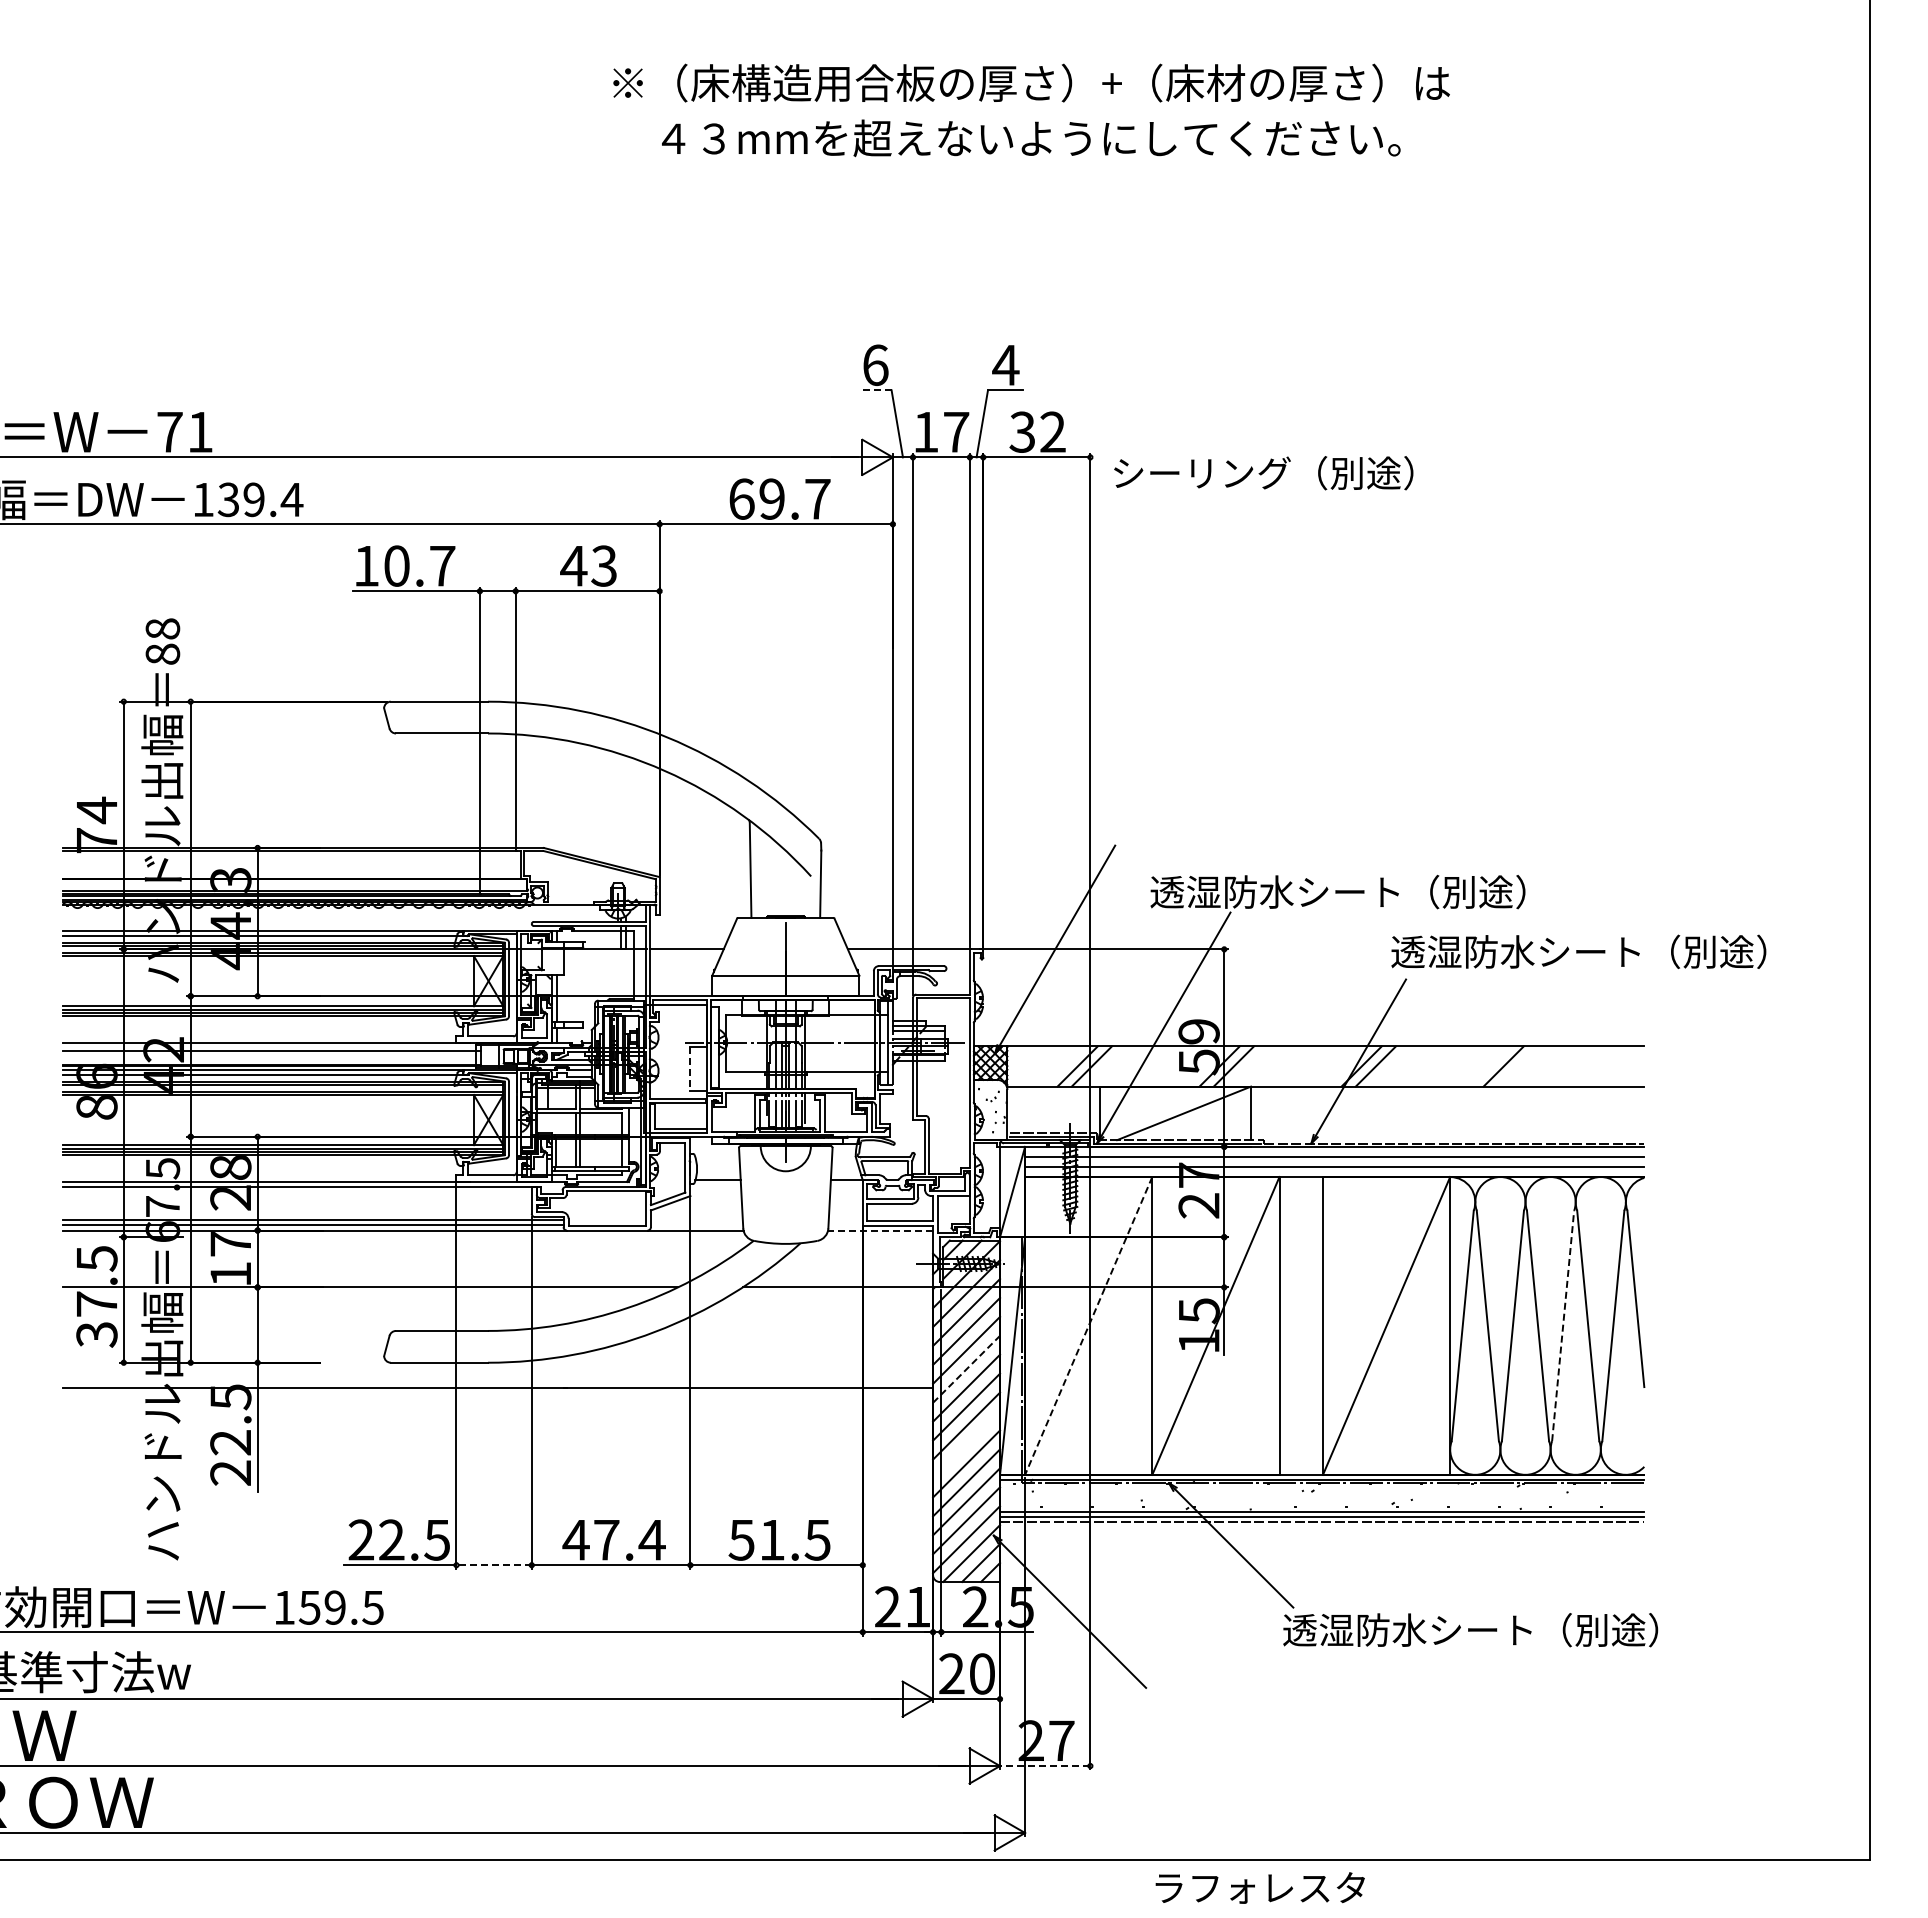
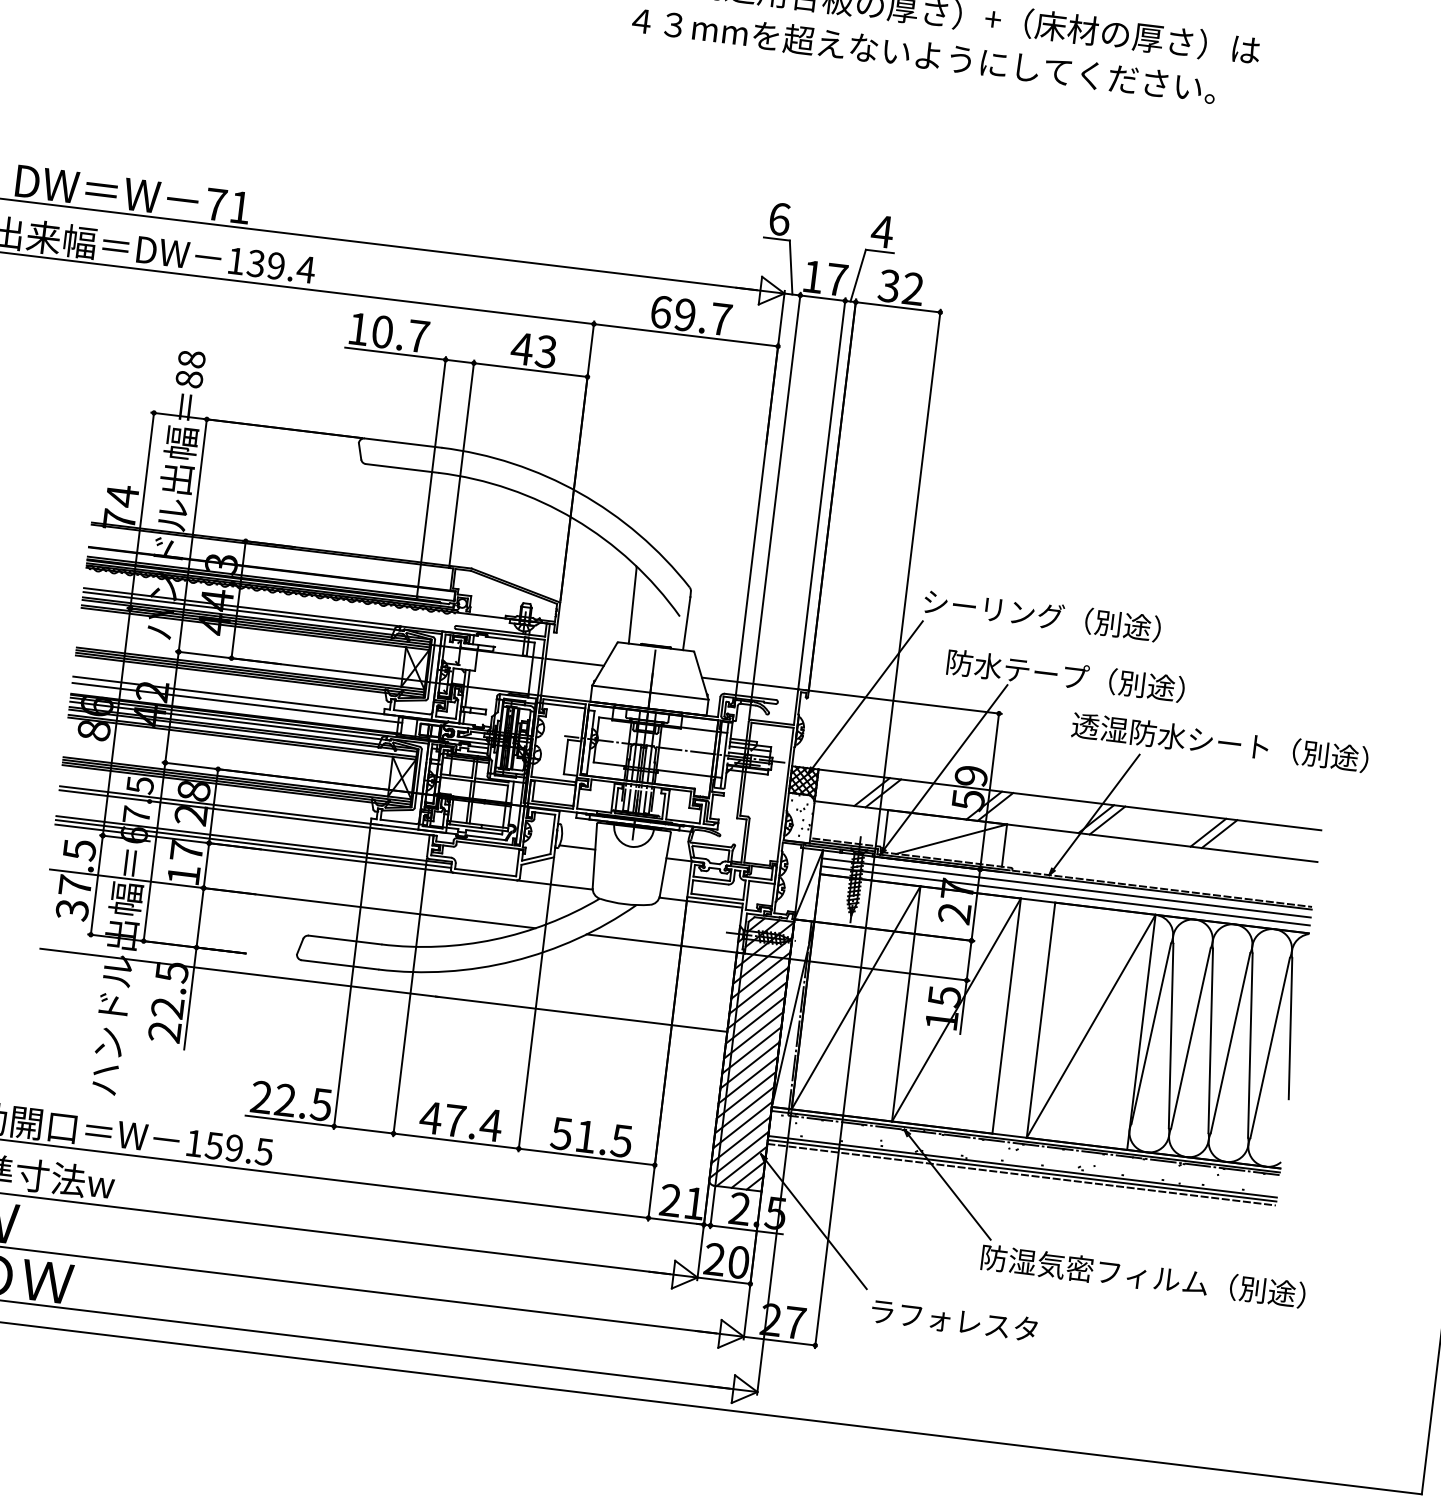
line: (874, 390) -> (776, 239), dashed -> solid
text: (1263, 473) -> (1042, 615), moved
text: (1337, 891) -> (1093, 678), 透湿防水シート（別途） -> 防水テープ（別途）
text: (1578, 951) -> (1220, 742), moved
line: (1517, 1066) -> (1219, 834), added
line: (690, 1069) -> (566, 757), dashed -> solid
line: (880, 1230) -> (700, 902), dashed -> solid
line: (1088, 1325) -> (855, 997), dashed -> solid
line: (1563, 1325) -> (1230, 1042), dashed -> solid
line: (966, 1368) -> (755, 1019), dashed -> solid
line: (966, 1444) -> (748, 1079), added
line: (494, 1565) -> (364, 1130), dashed -> solid
text: (1488, 1630) -> (1142, 1276), 透湿防水シート（別途） -> 防湿気密フィルム（別途）
line: (1044, 1766) -> (779, 1341), dashed -> solid
text: (1259, 1887) -> (953, 1320), moved

